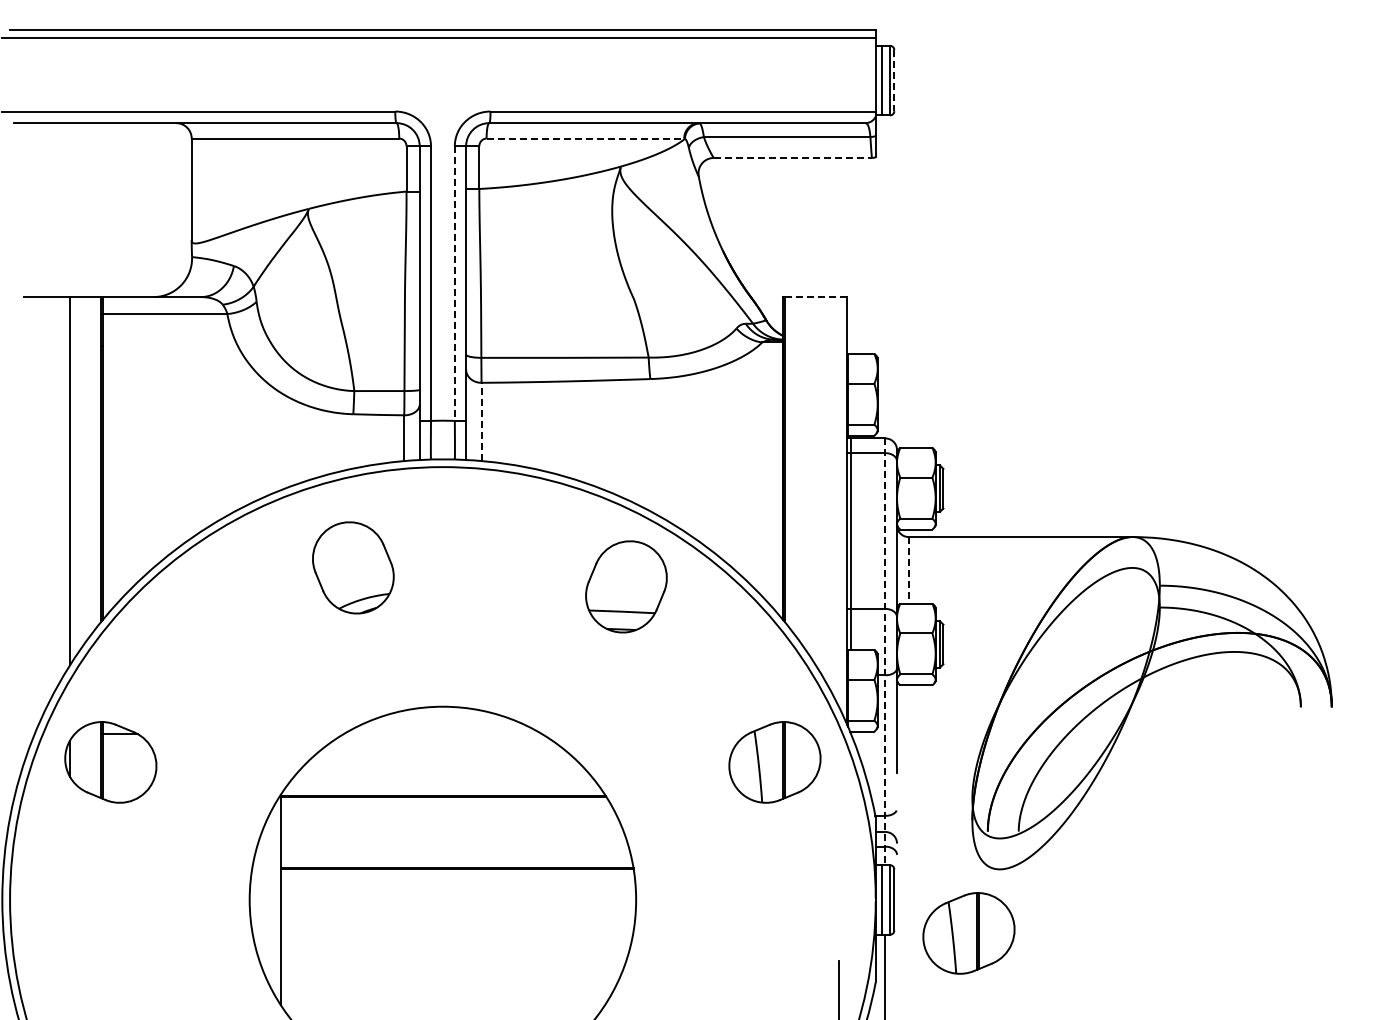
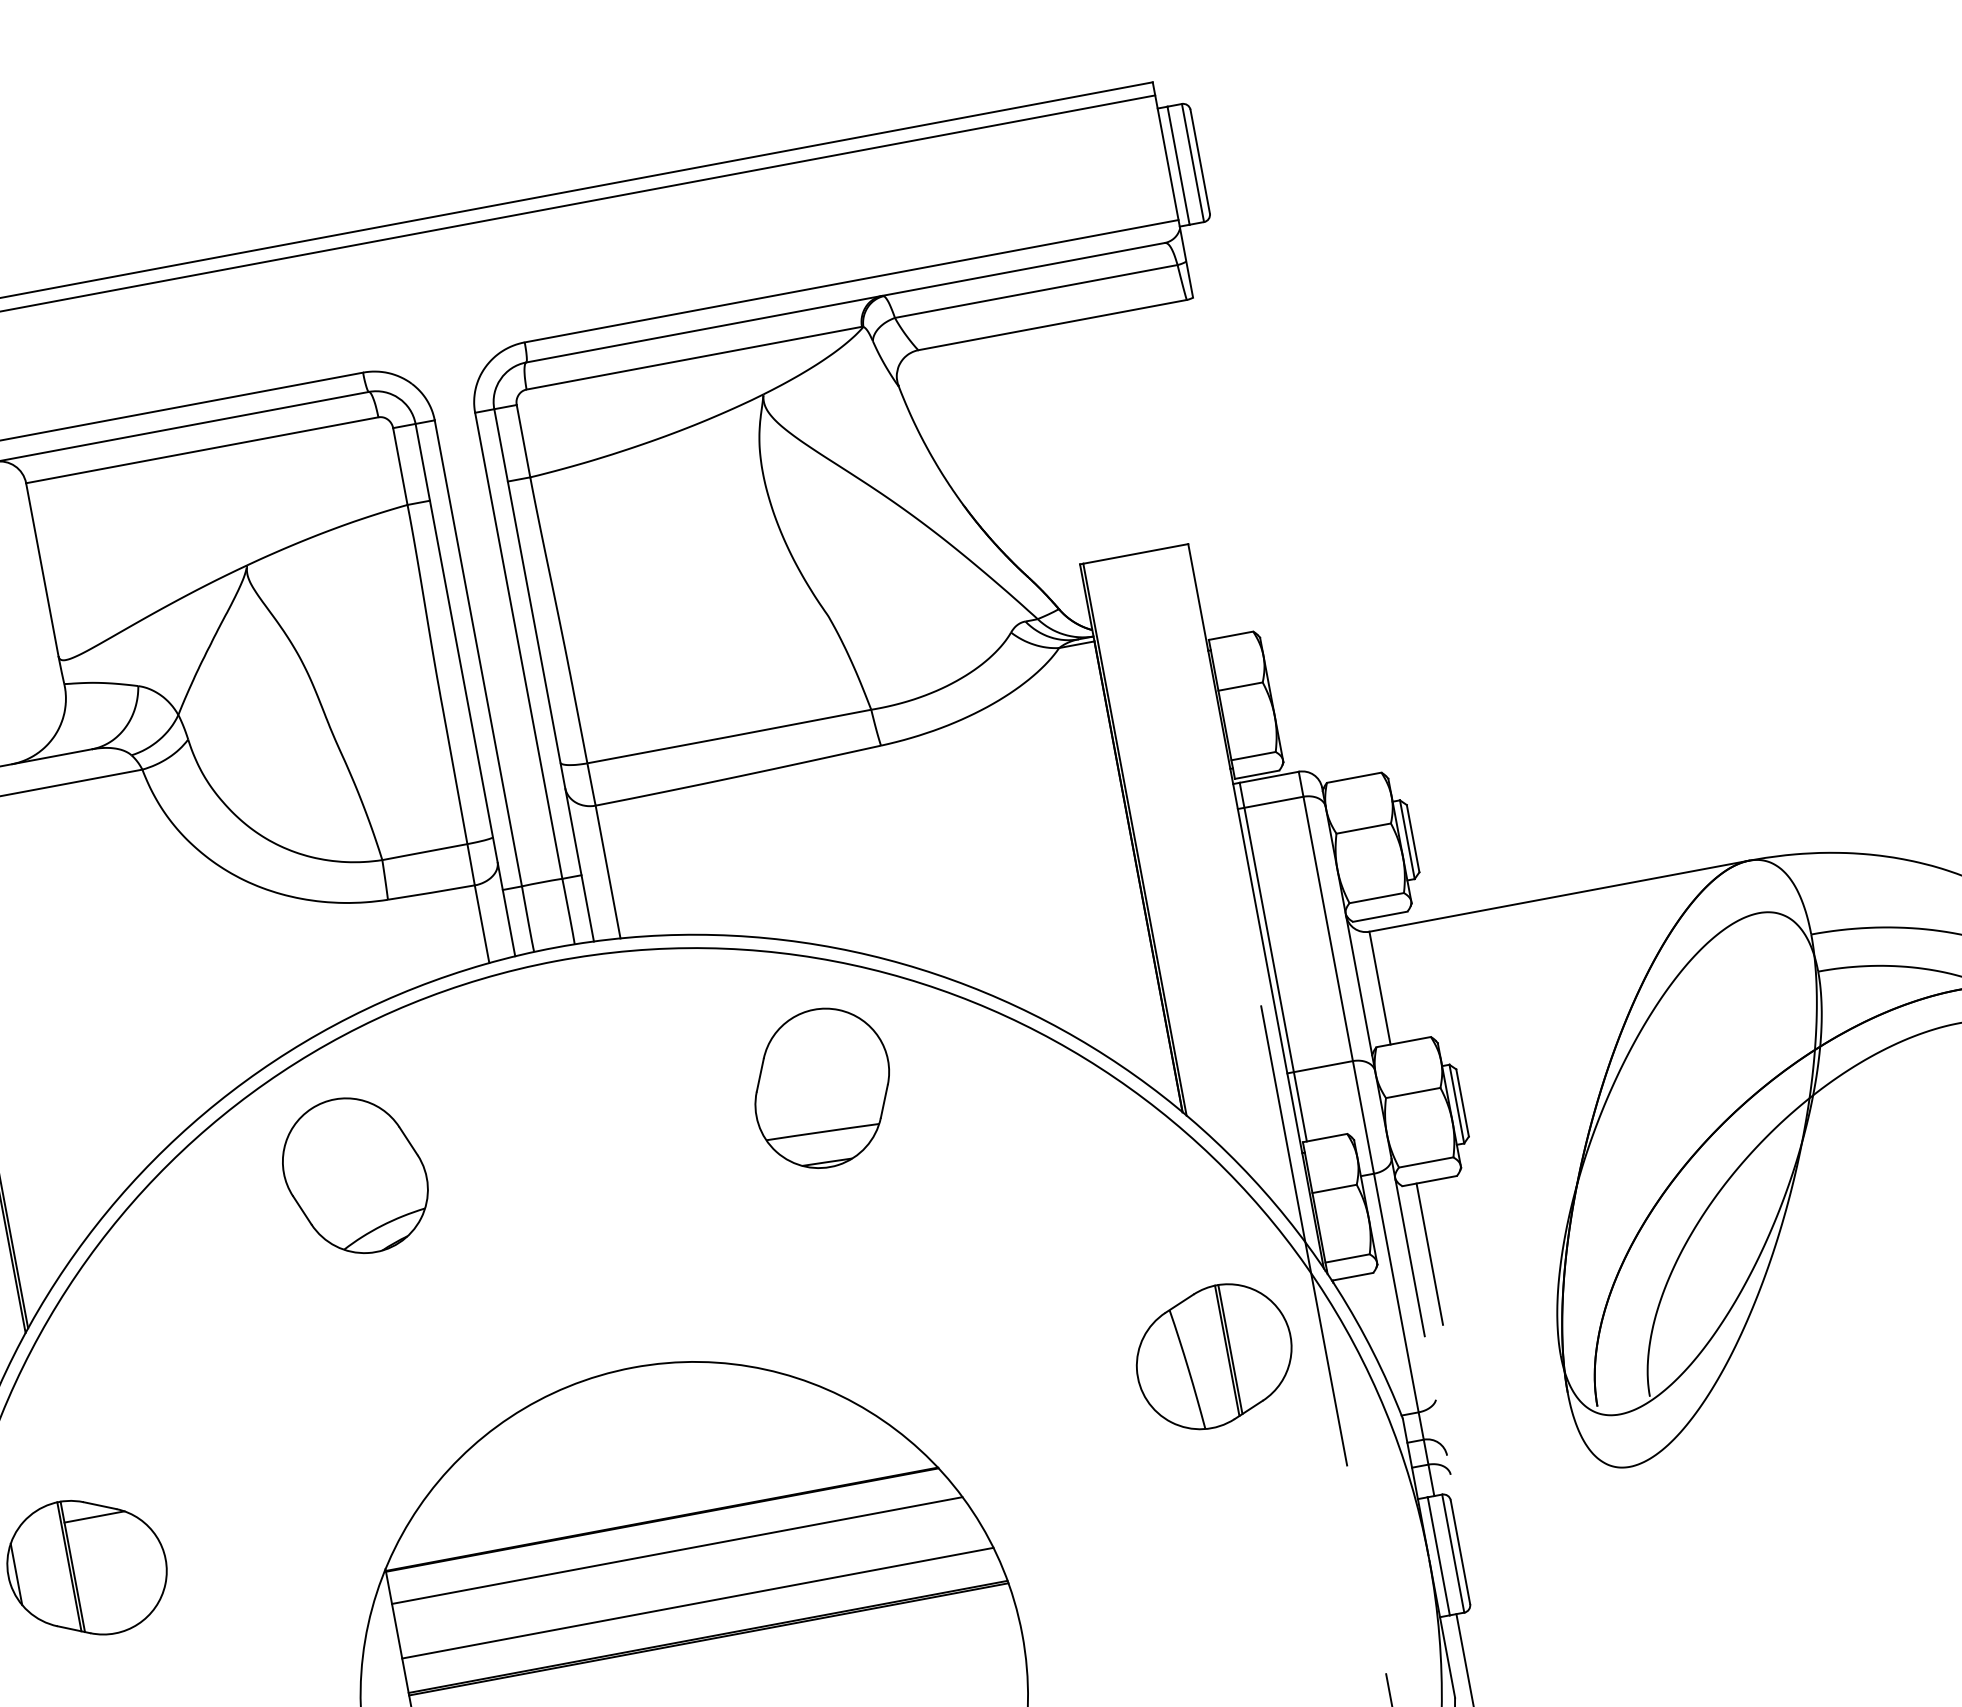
line: (894, 80) -> (1200, 161), dashed -> solid
line: (585, 138) -> (694, 357), dashed -> solid
line: (793, 157) -> (1053, 324), dashed -> solid
line: (454, 284) -> (518, 647), dashed -> solid
line: (815, 297) -> (1135, 554), dashed -> solid
line: (481, 421) -> (607, 871), dashed -> solid
part: (353, 567) -> (355, 1175), moved
line: (908, 570) -> (1379, 988), dashed -> solid
part: (626, 586) -> (822, 1087), moved
line: (885, 652) -> (1366, 1135), dashed -> solid
line: (839, 702) -> (1304, 1234), added
line: (908, 726) -> (1429, 1253), added
line: (448, 815) -> (676, 1550), added
line: (454, 847) -> (697, 1602), added
part: (968, 933) -> (1597, 1585), removed

